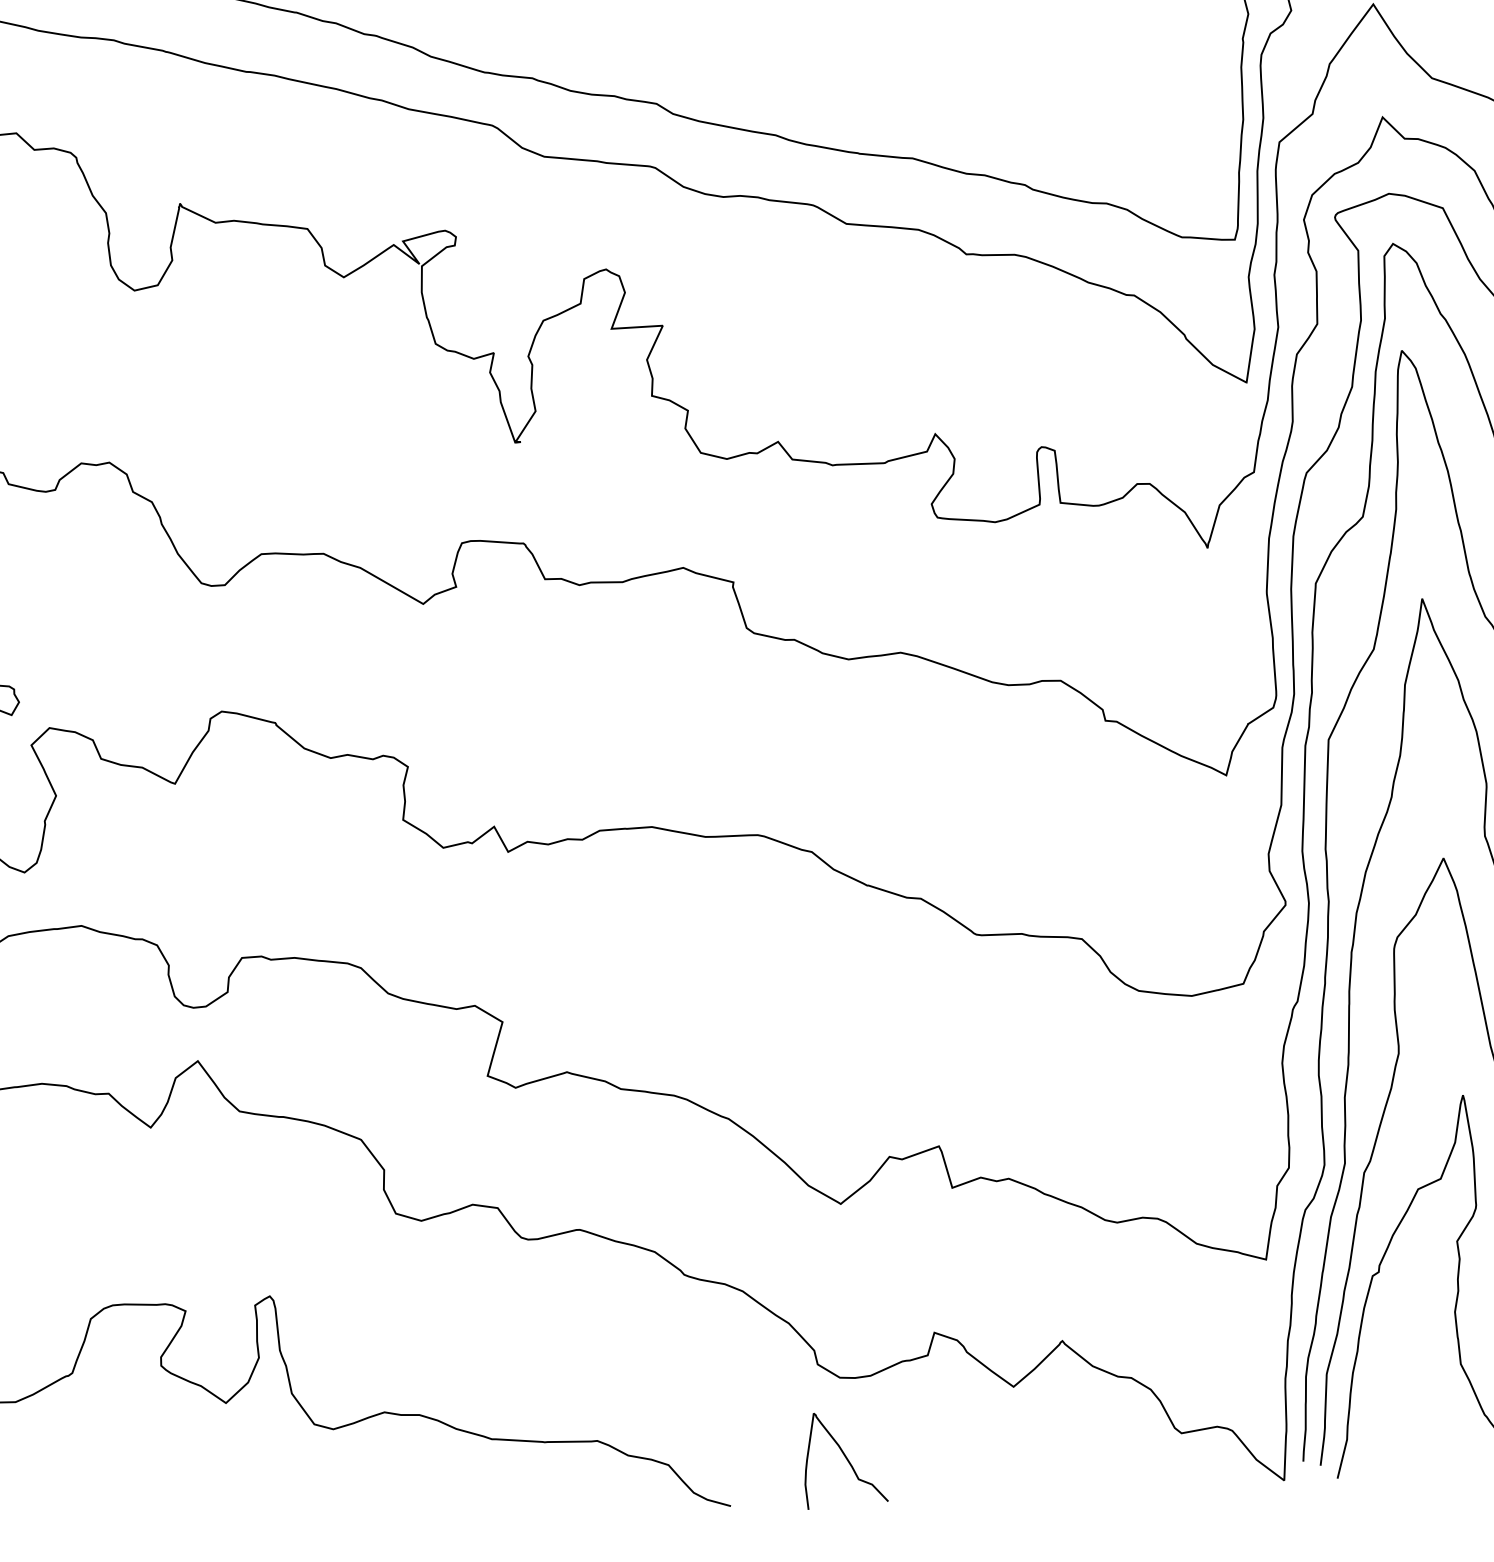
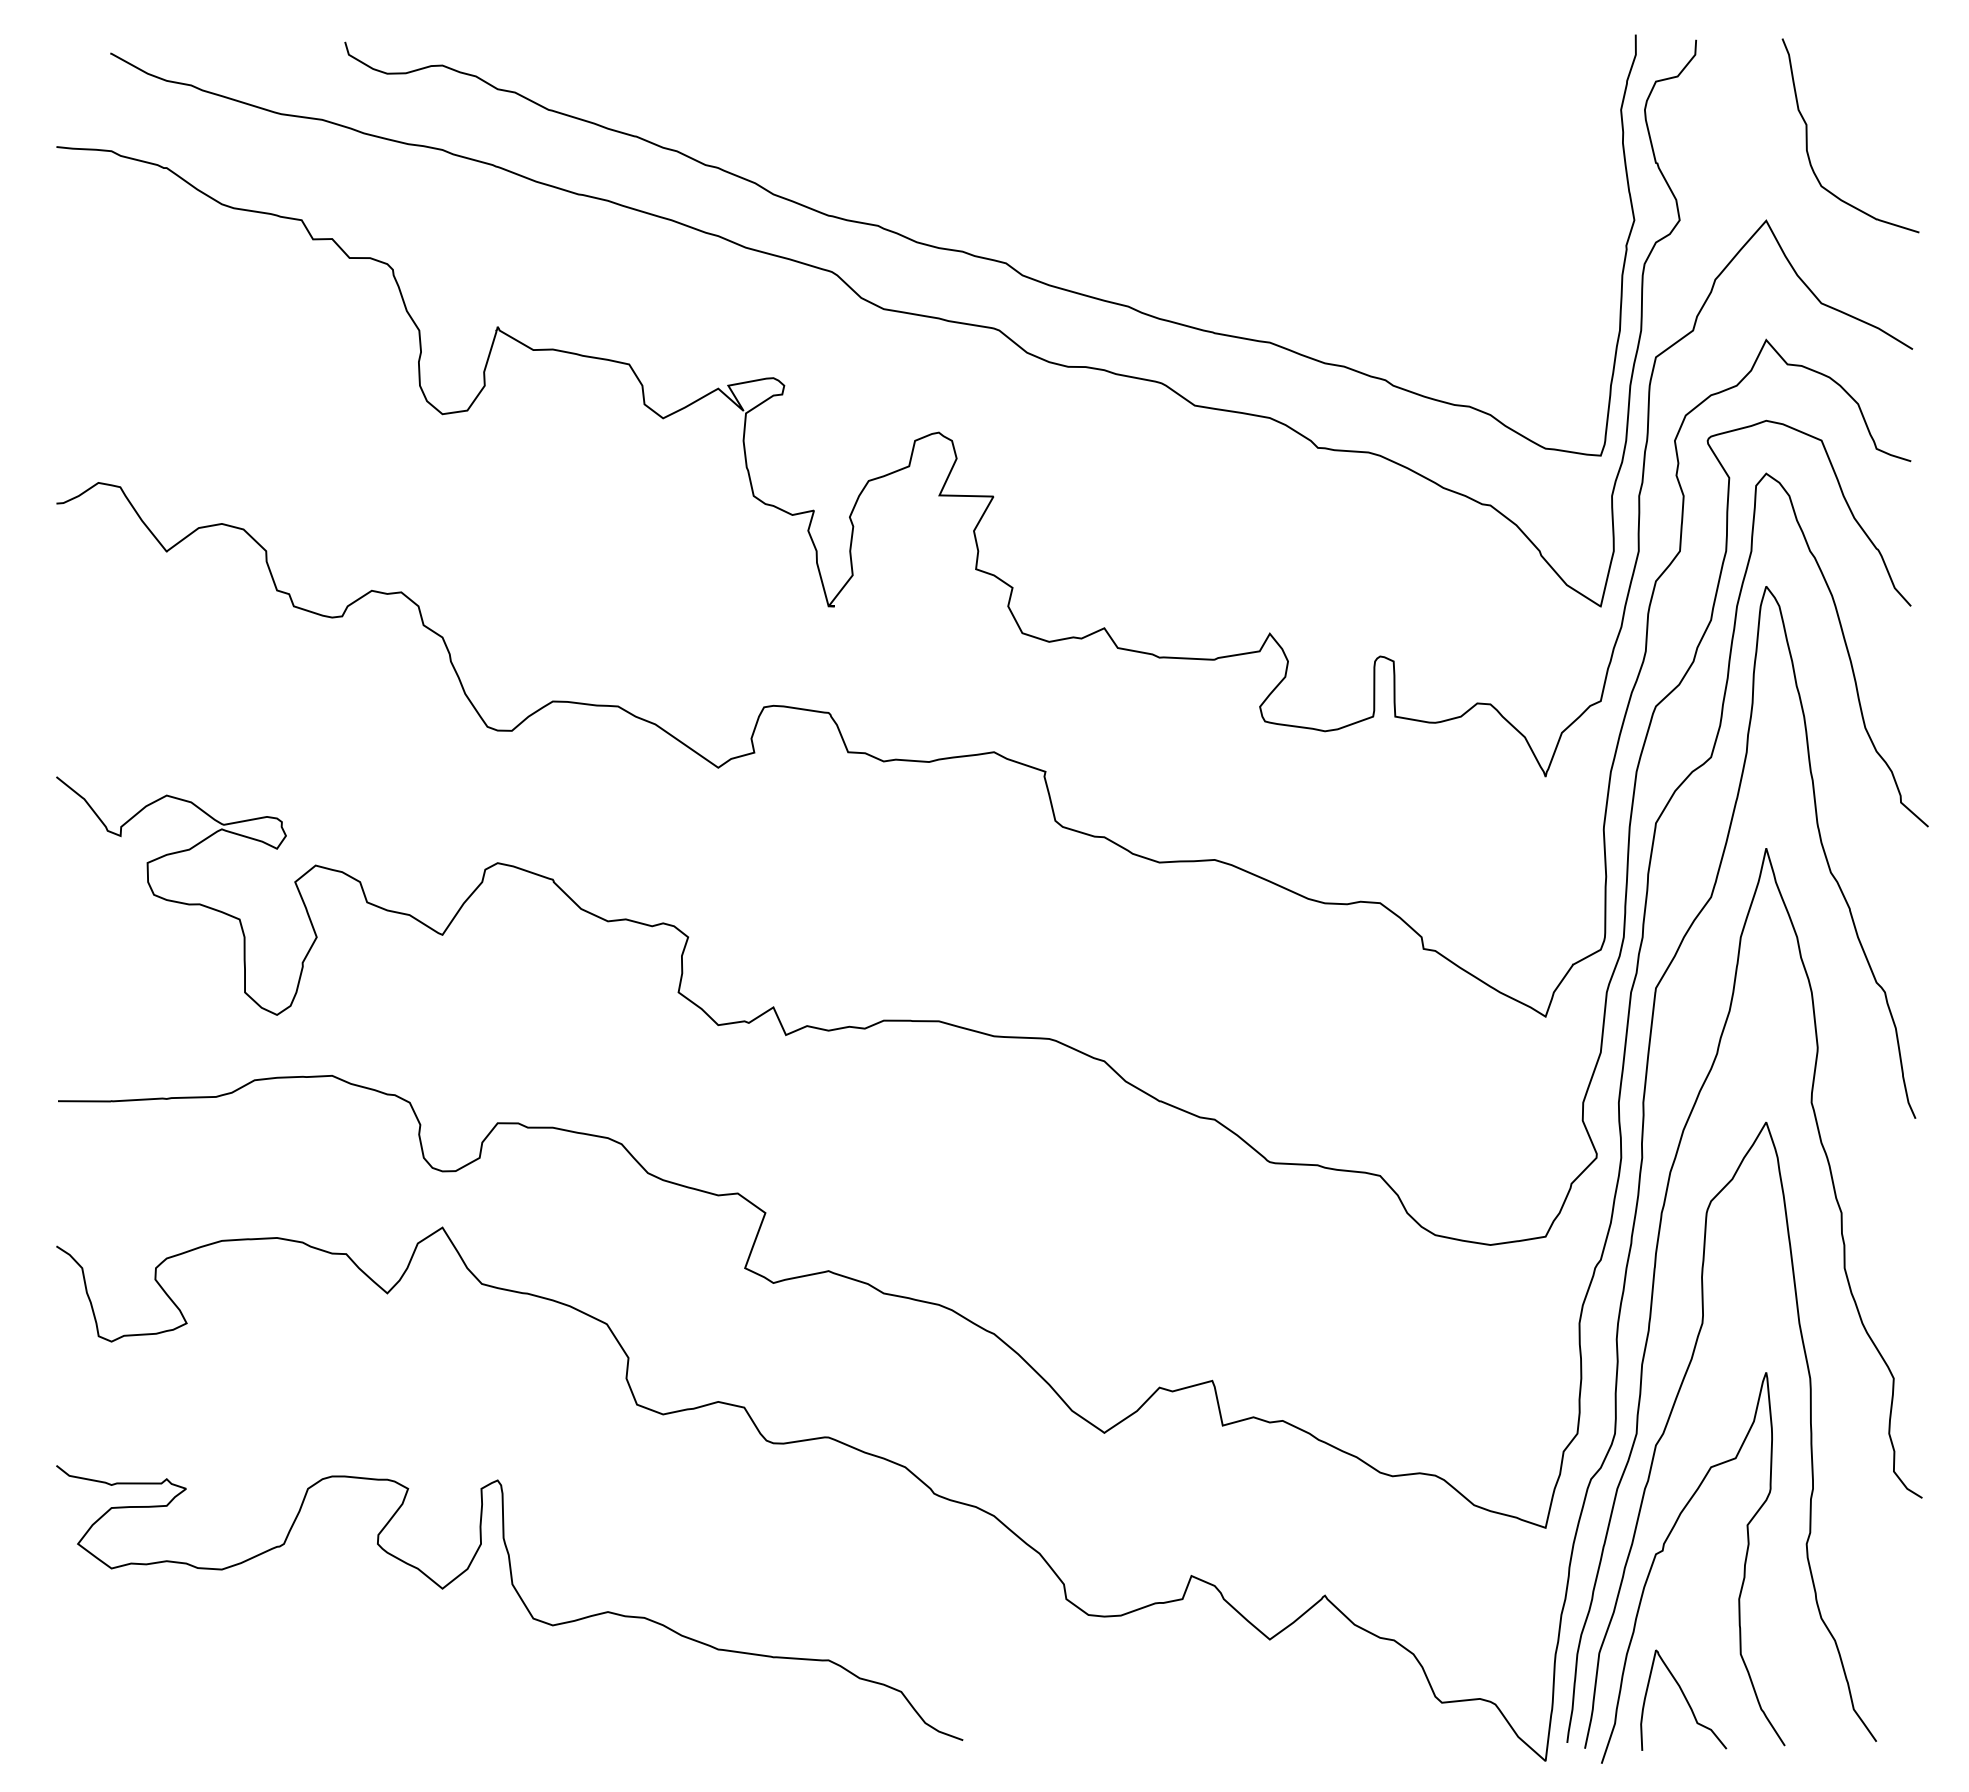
curve: (844, 1456) -> (1684, 1698), moved

